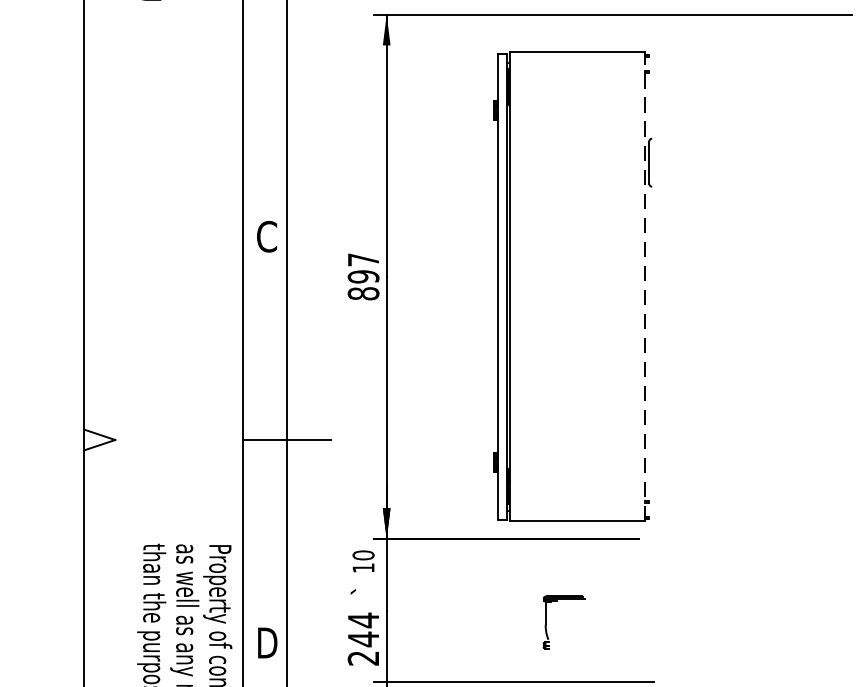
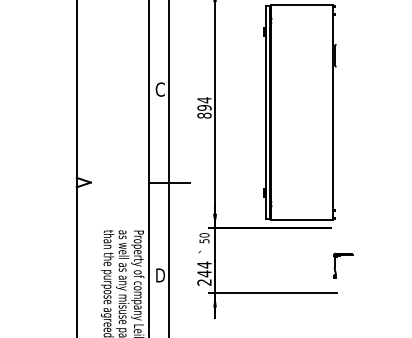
text: (363, 260) -> (204, 100), 897 -> 894
line: (645, 286) -> (333, 112), dashed -> solid
text: (363, 568) -> (204, 241), 10 -> 50
part: (547, 621) -> (335, 265), moved

